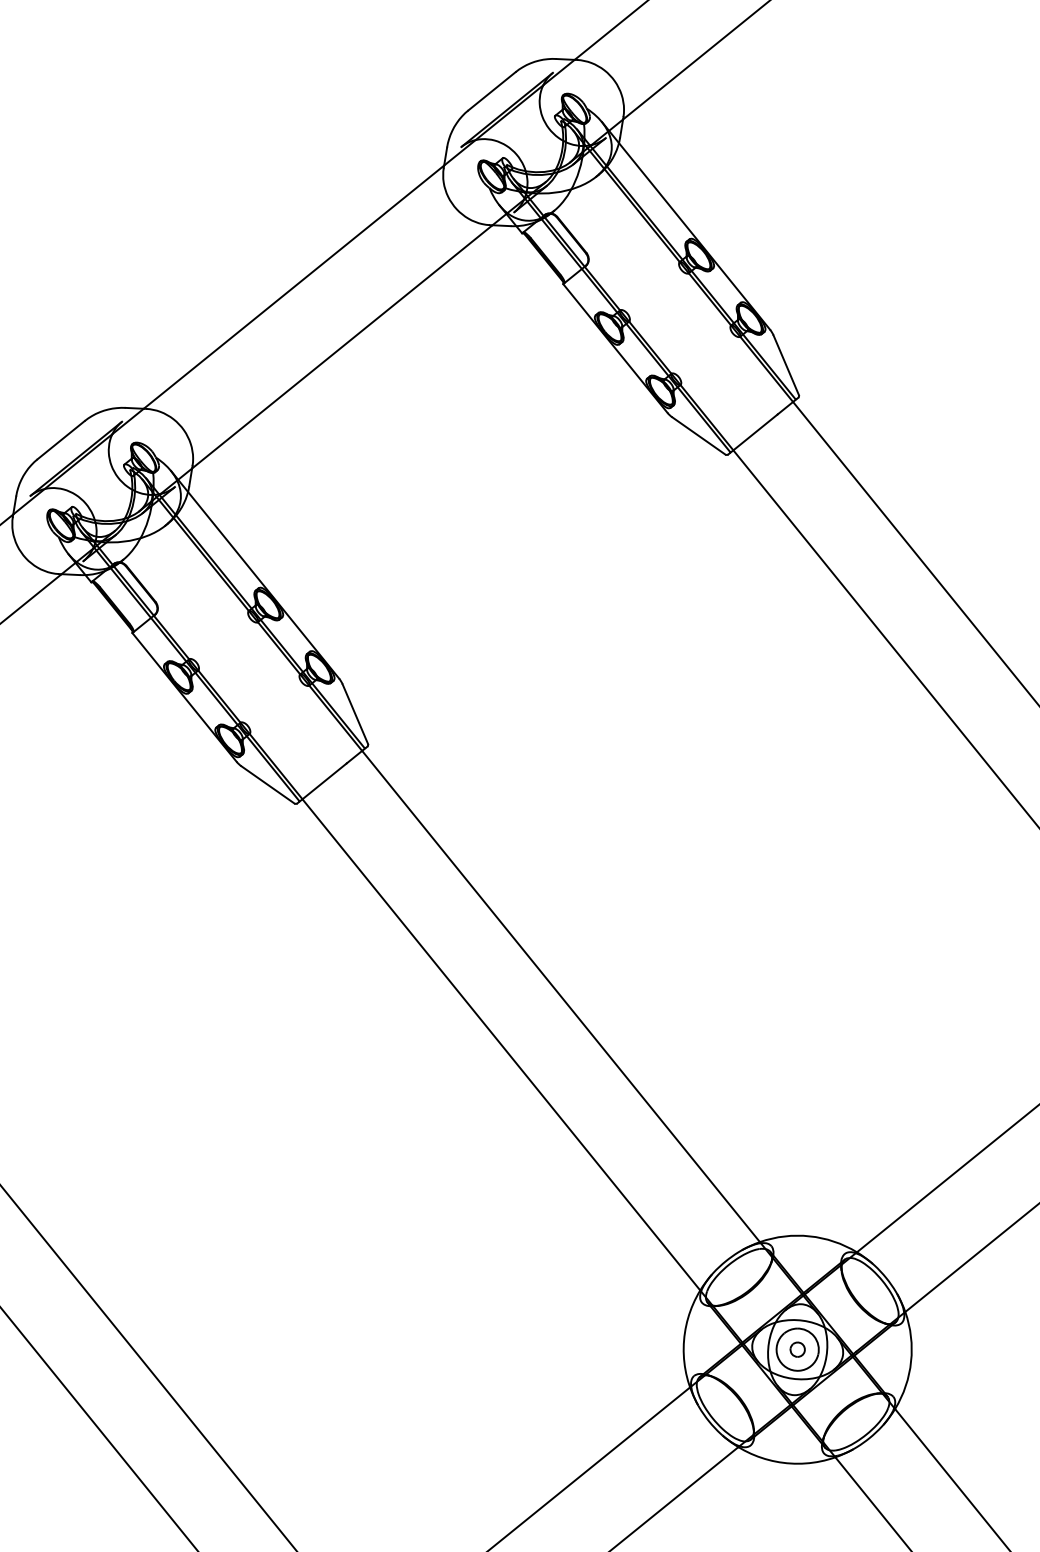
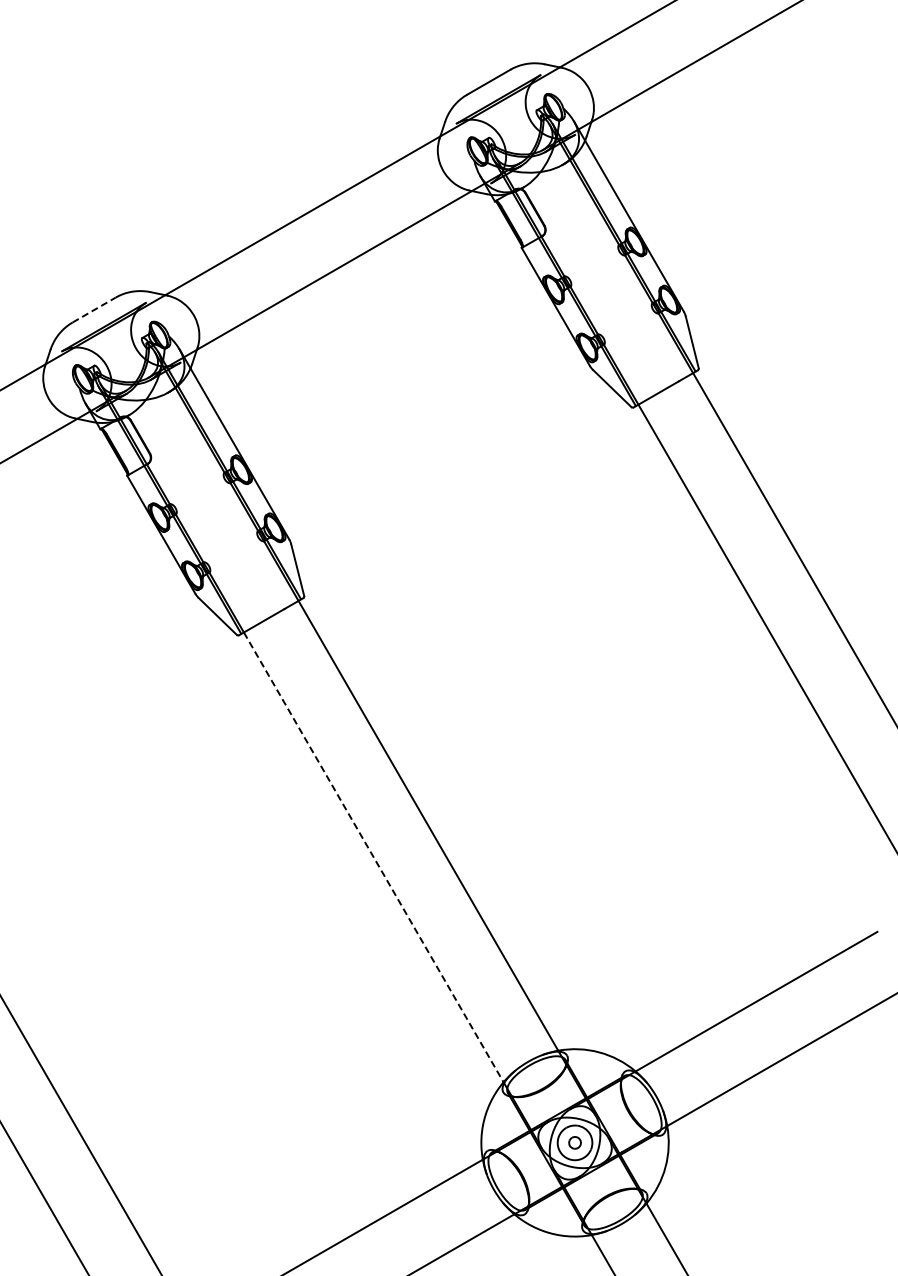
line: (61, 440) -> (94, 310), solid -> dashed
line: (501, 1045) -> (373, 857), solid -> dashed

